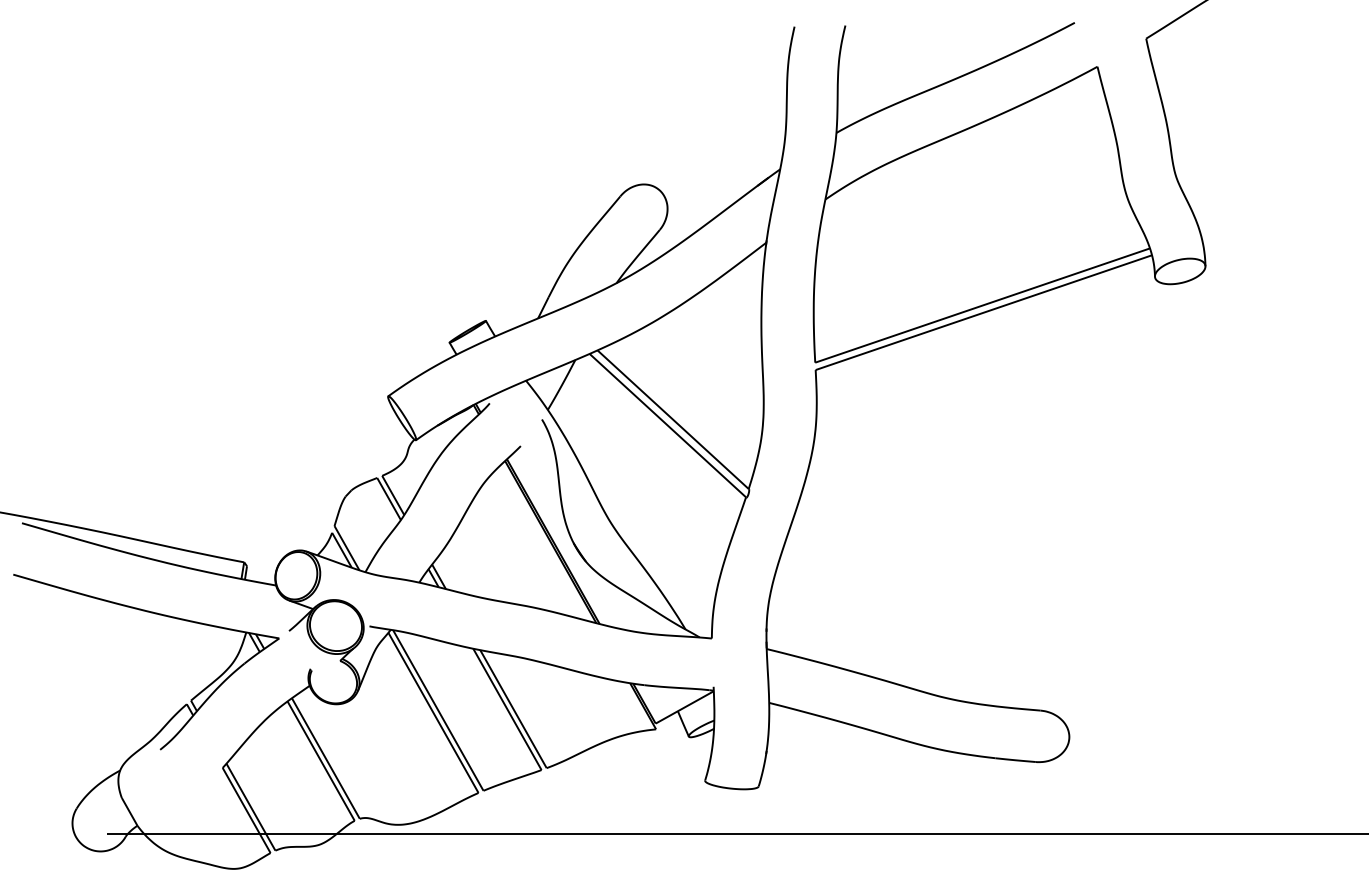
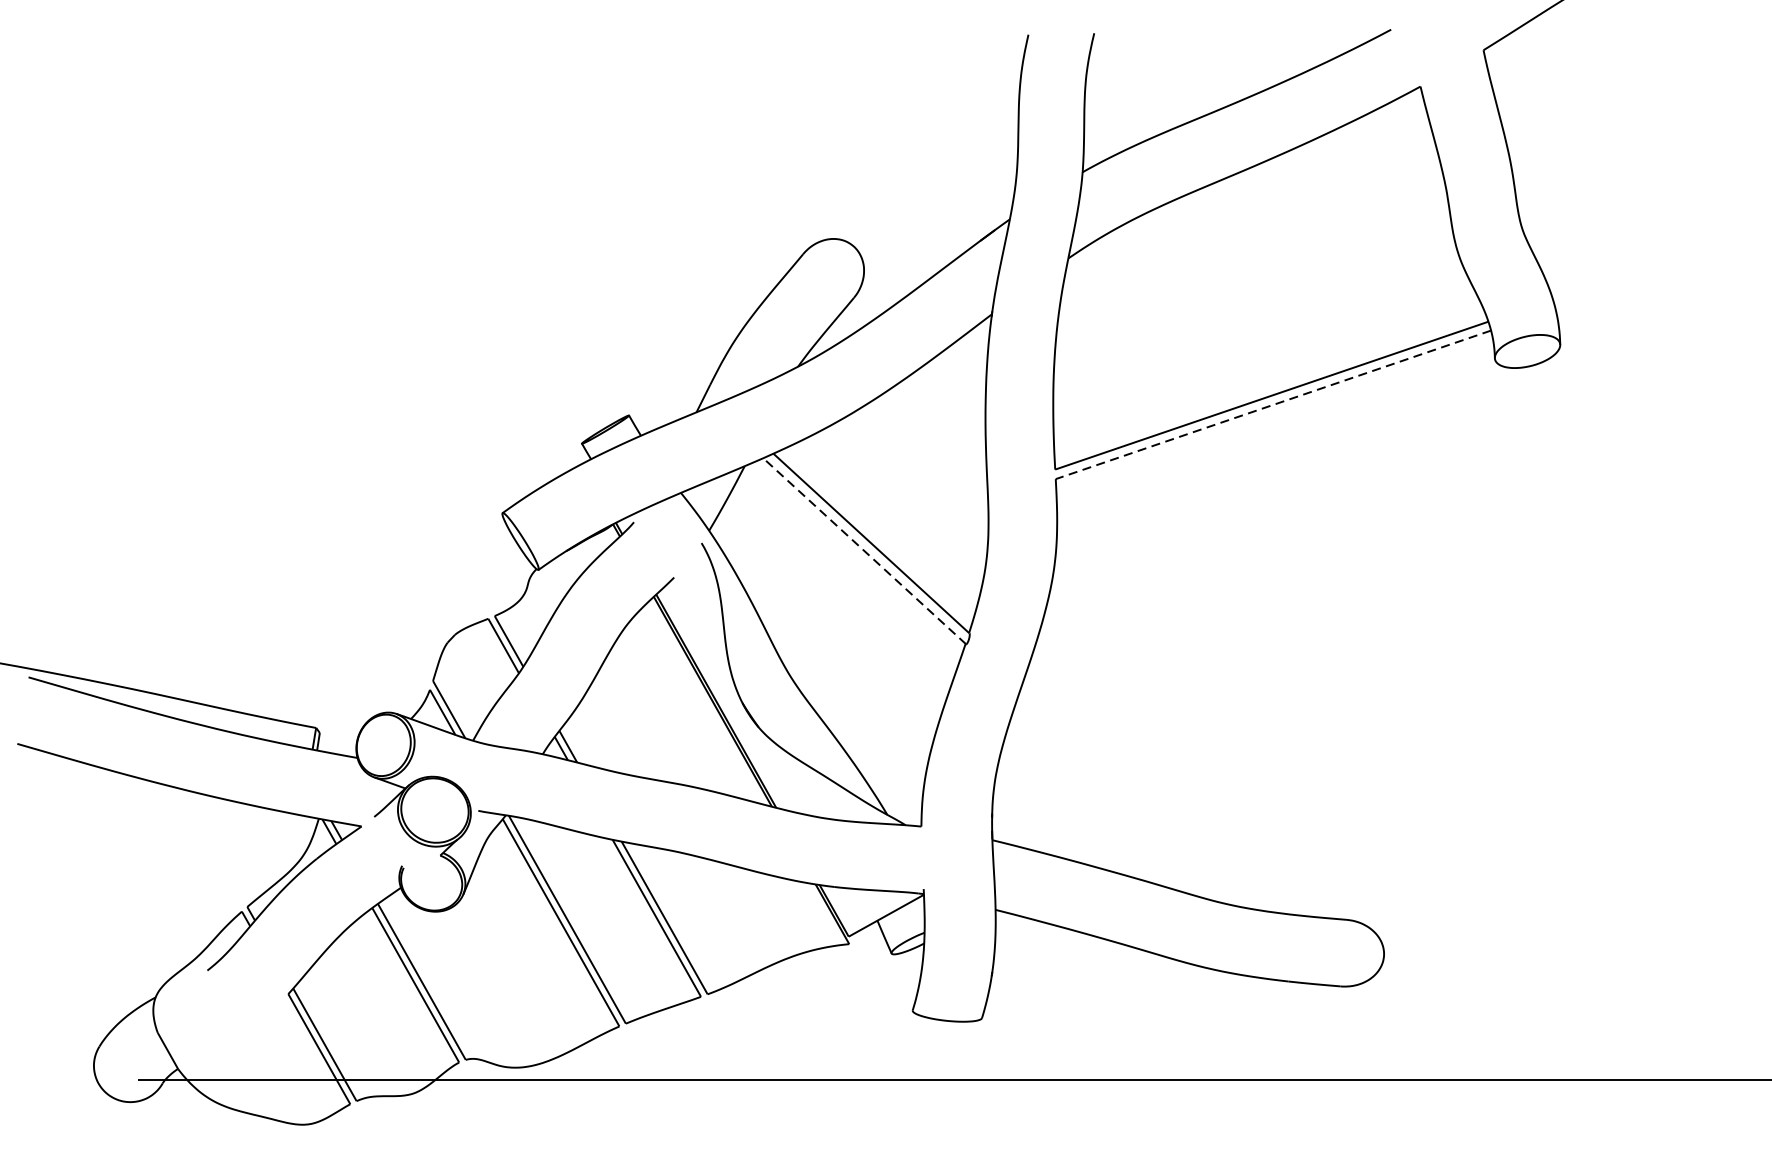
line: (983, 312) -> (1272, 404), solid -> dashed
line: (667, 425) -> (863, 550), solid -> dashed

